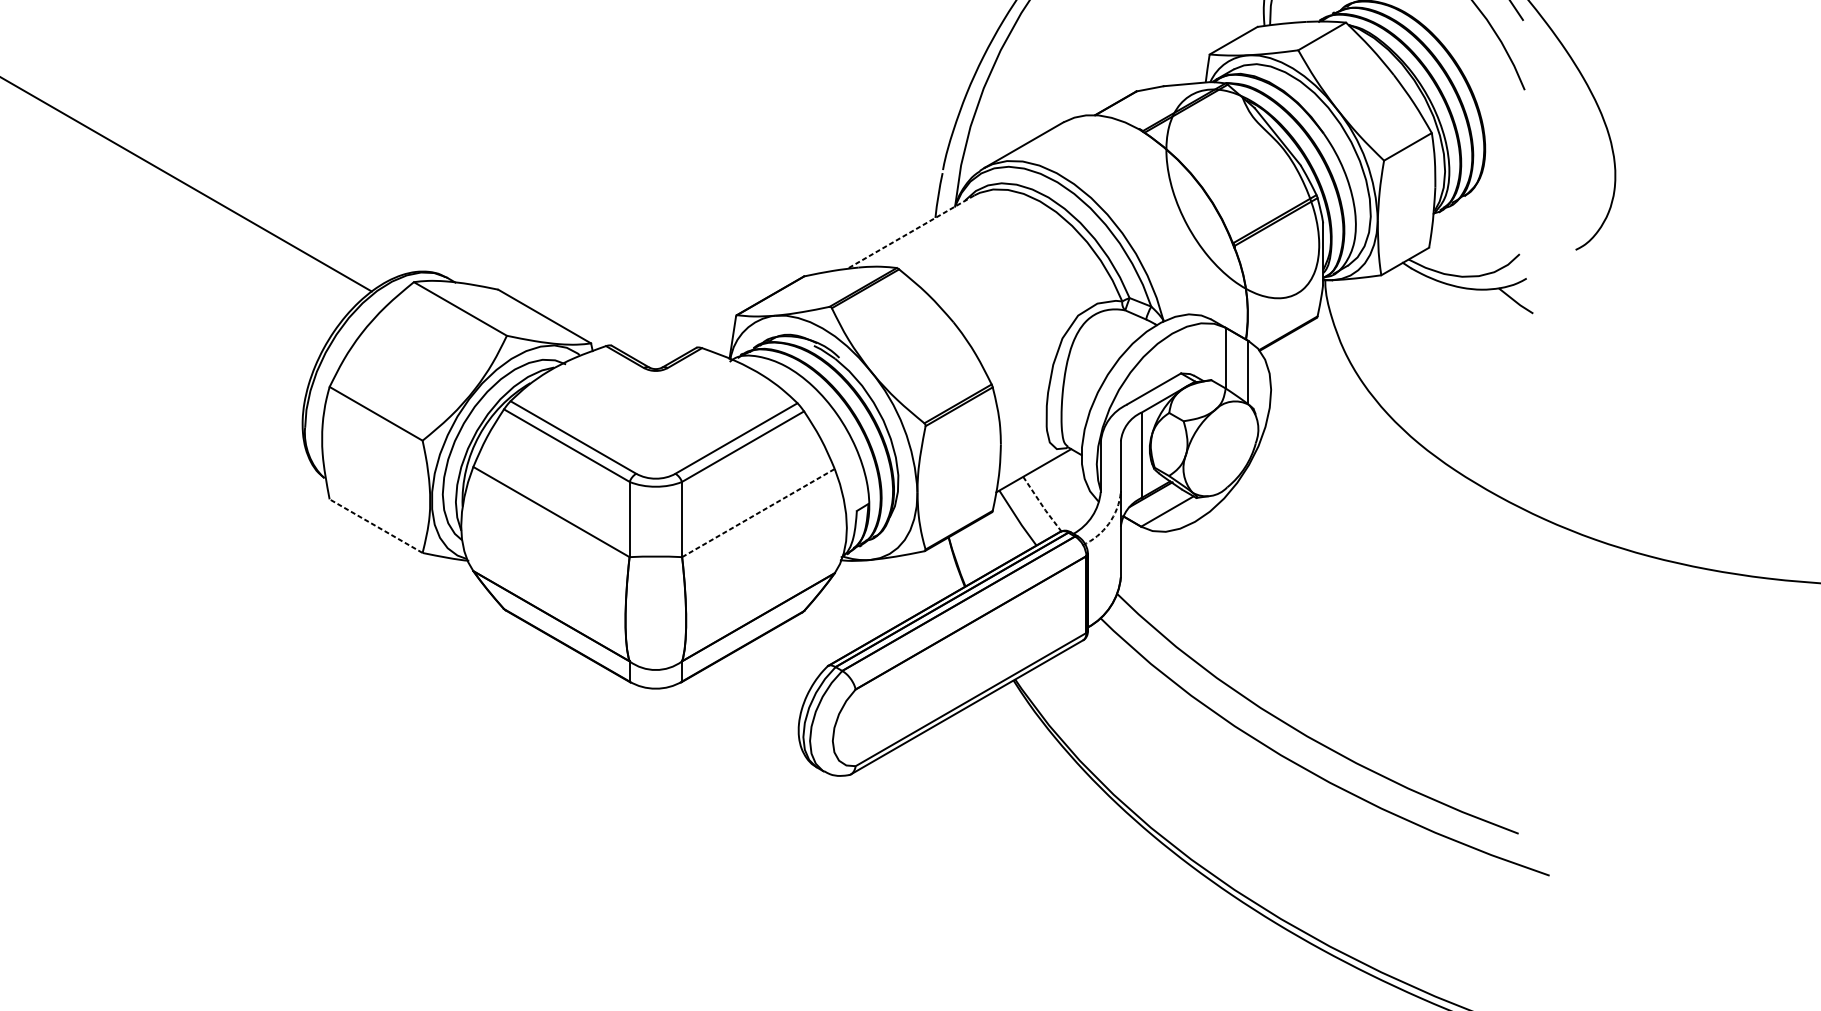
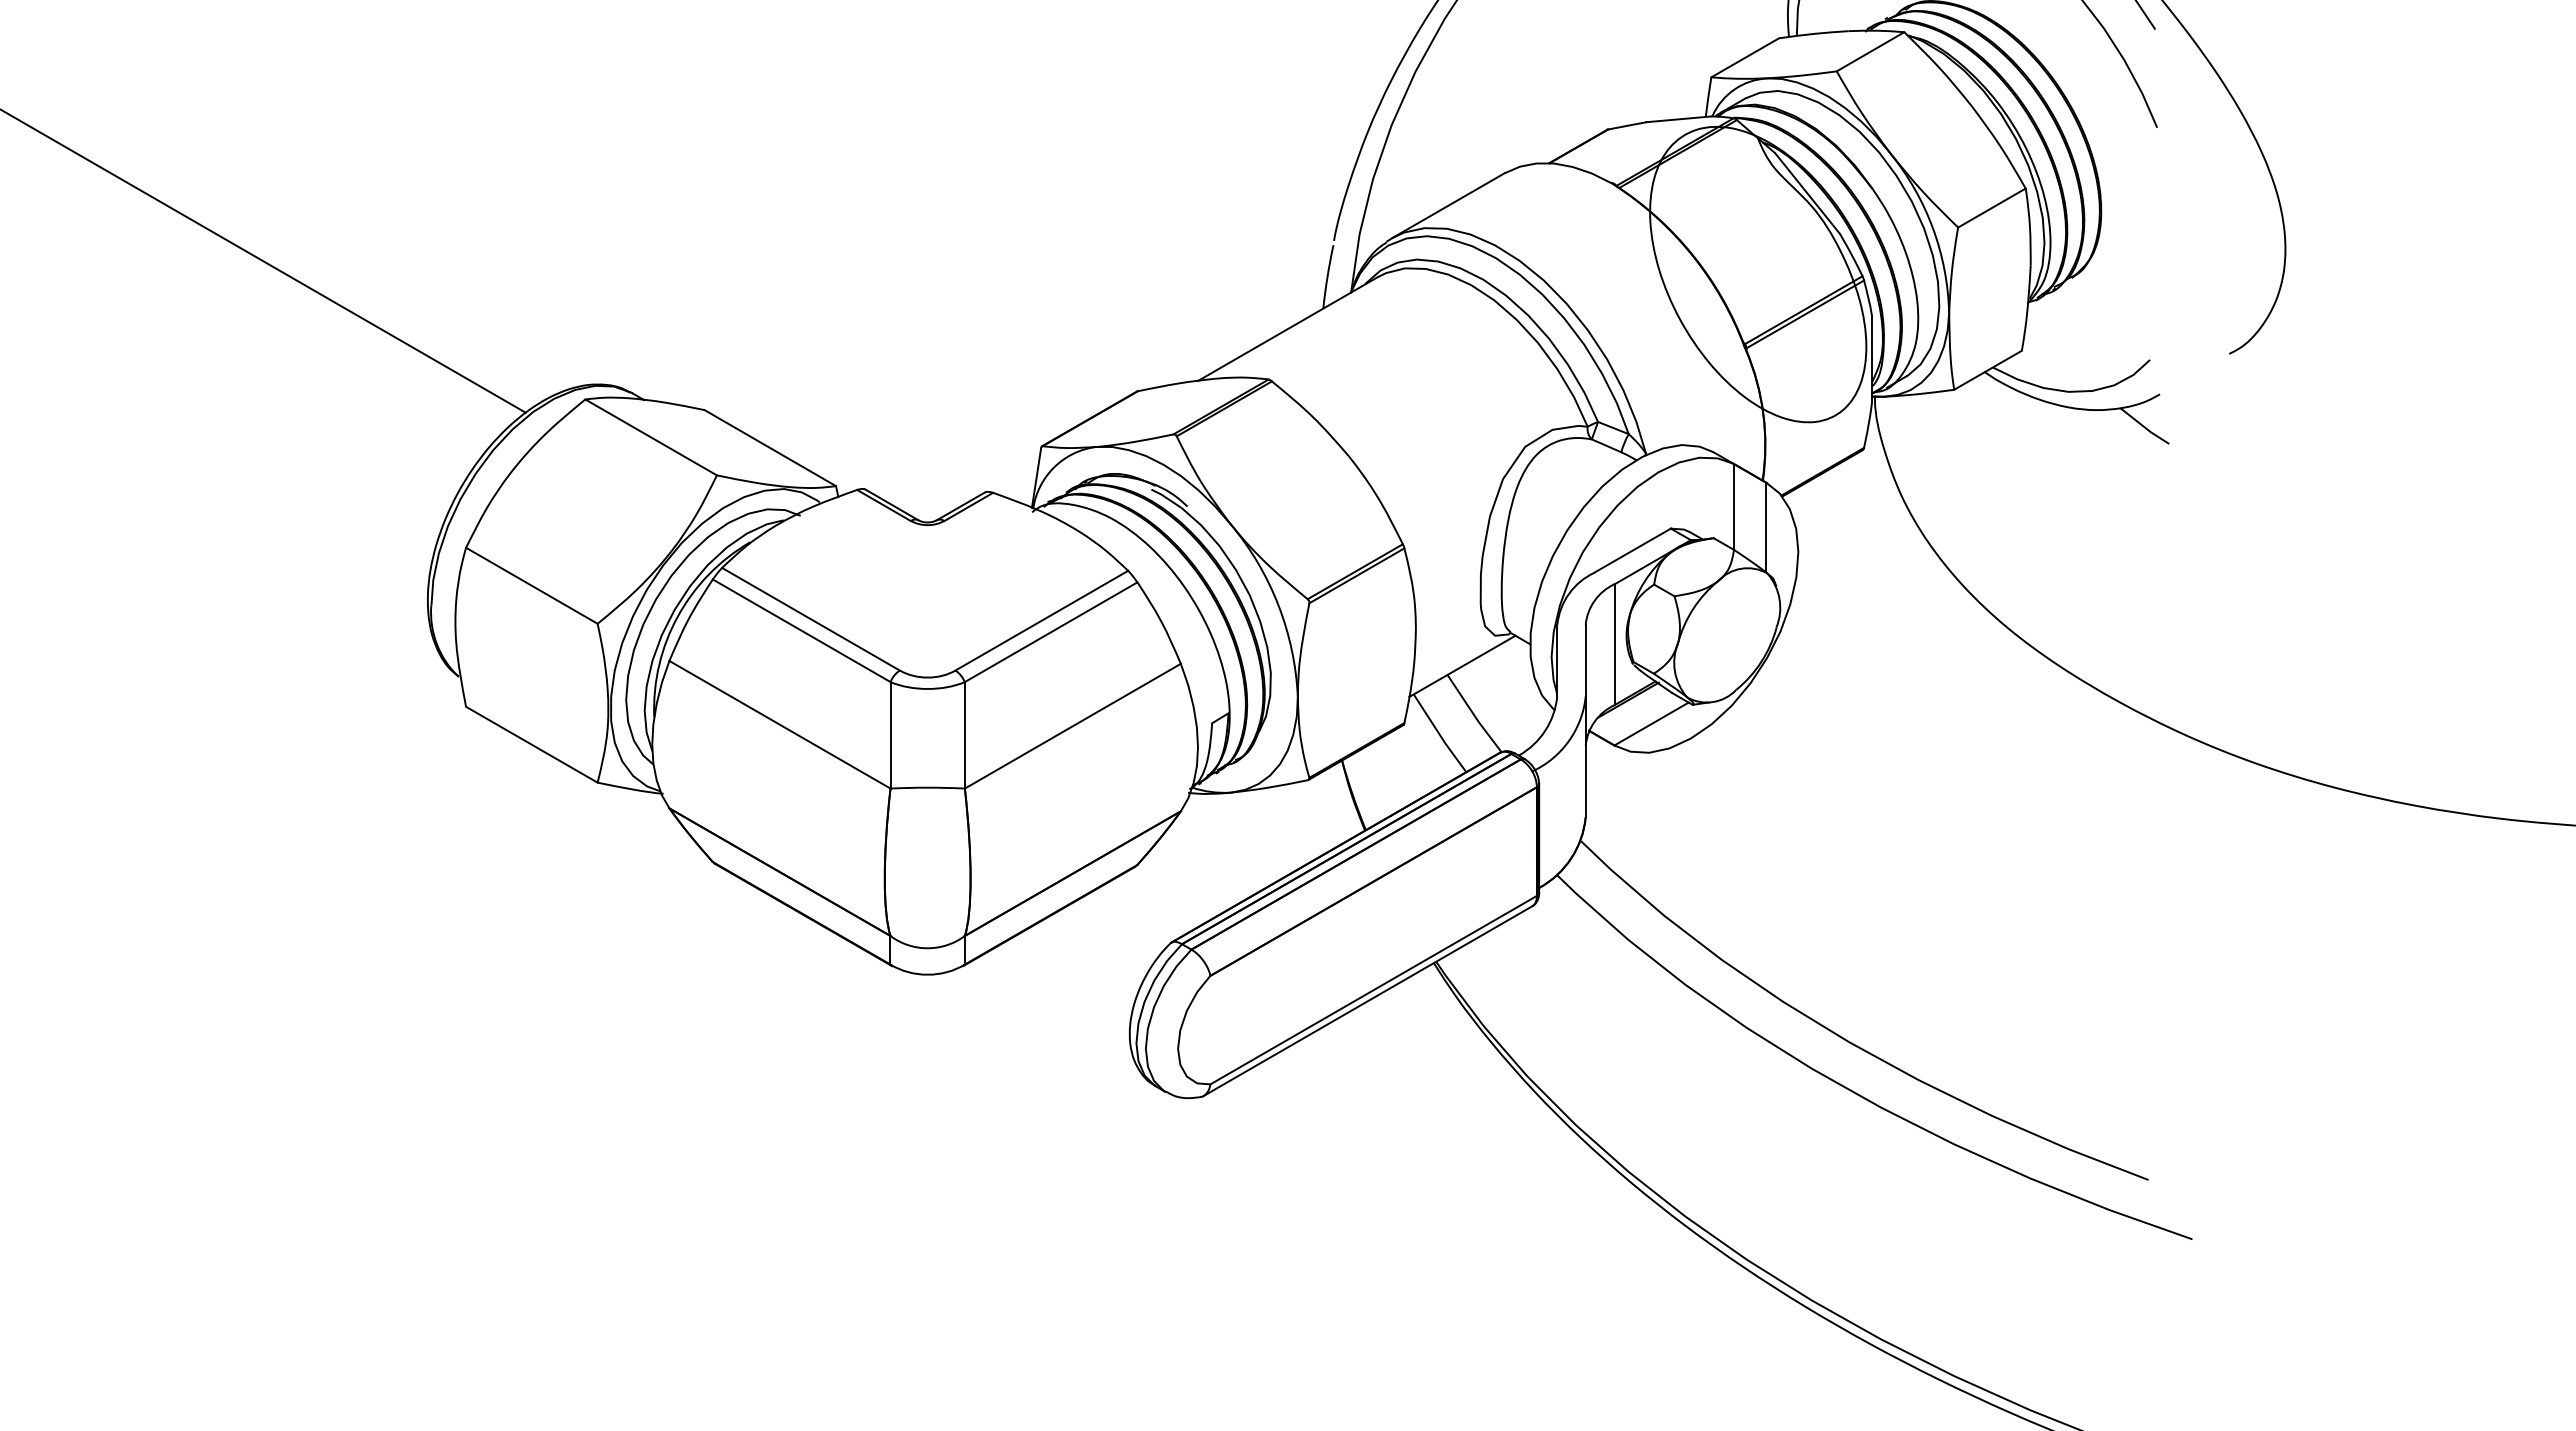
line: (910, 232) -> (1287, 329), dashed -> solid
line: (1041, 504) -> (1473, 714), dashed -> solid
line: (758, 513) -> (1072, 726), dashed -> solid
arc: (1108, 523) -> (1568, 741), dashed -> solid
line: (375, 525) -> (531, 744), dashed -> solid

